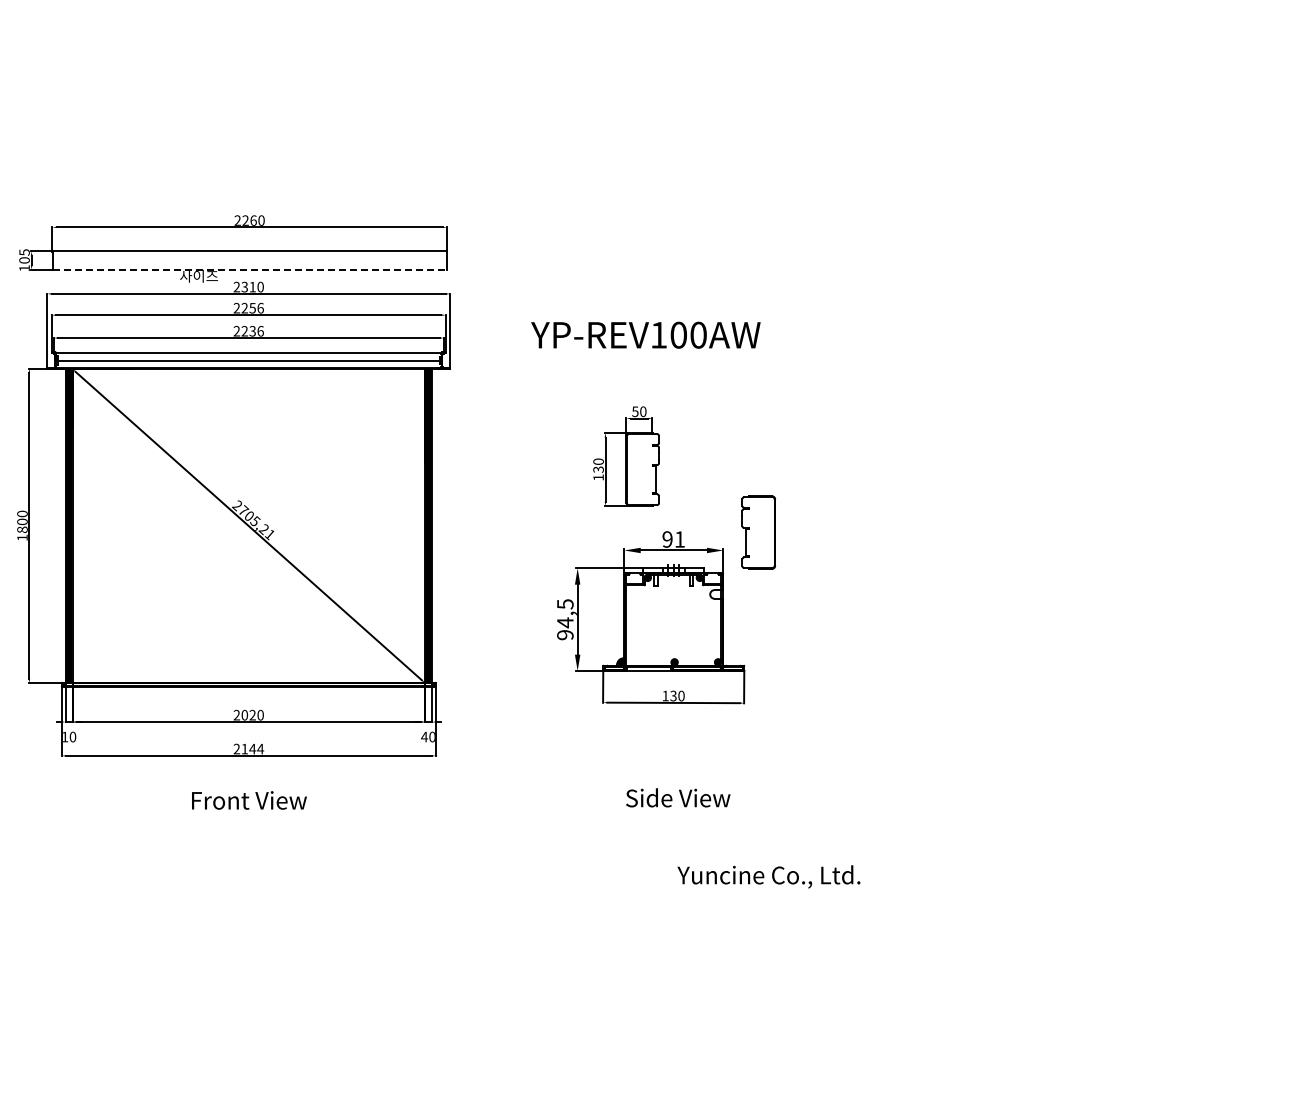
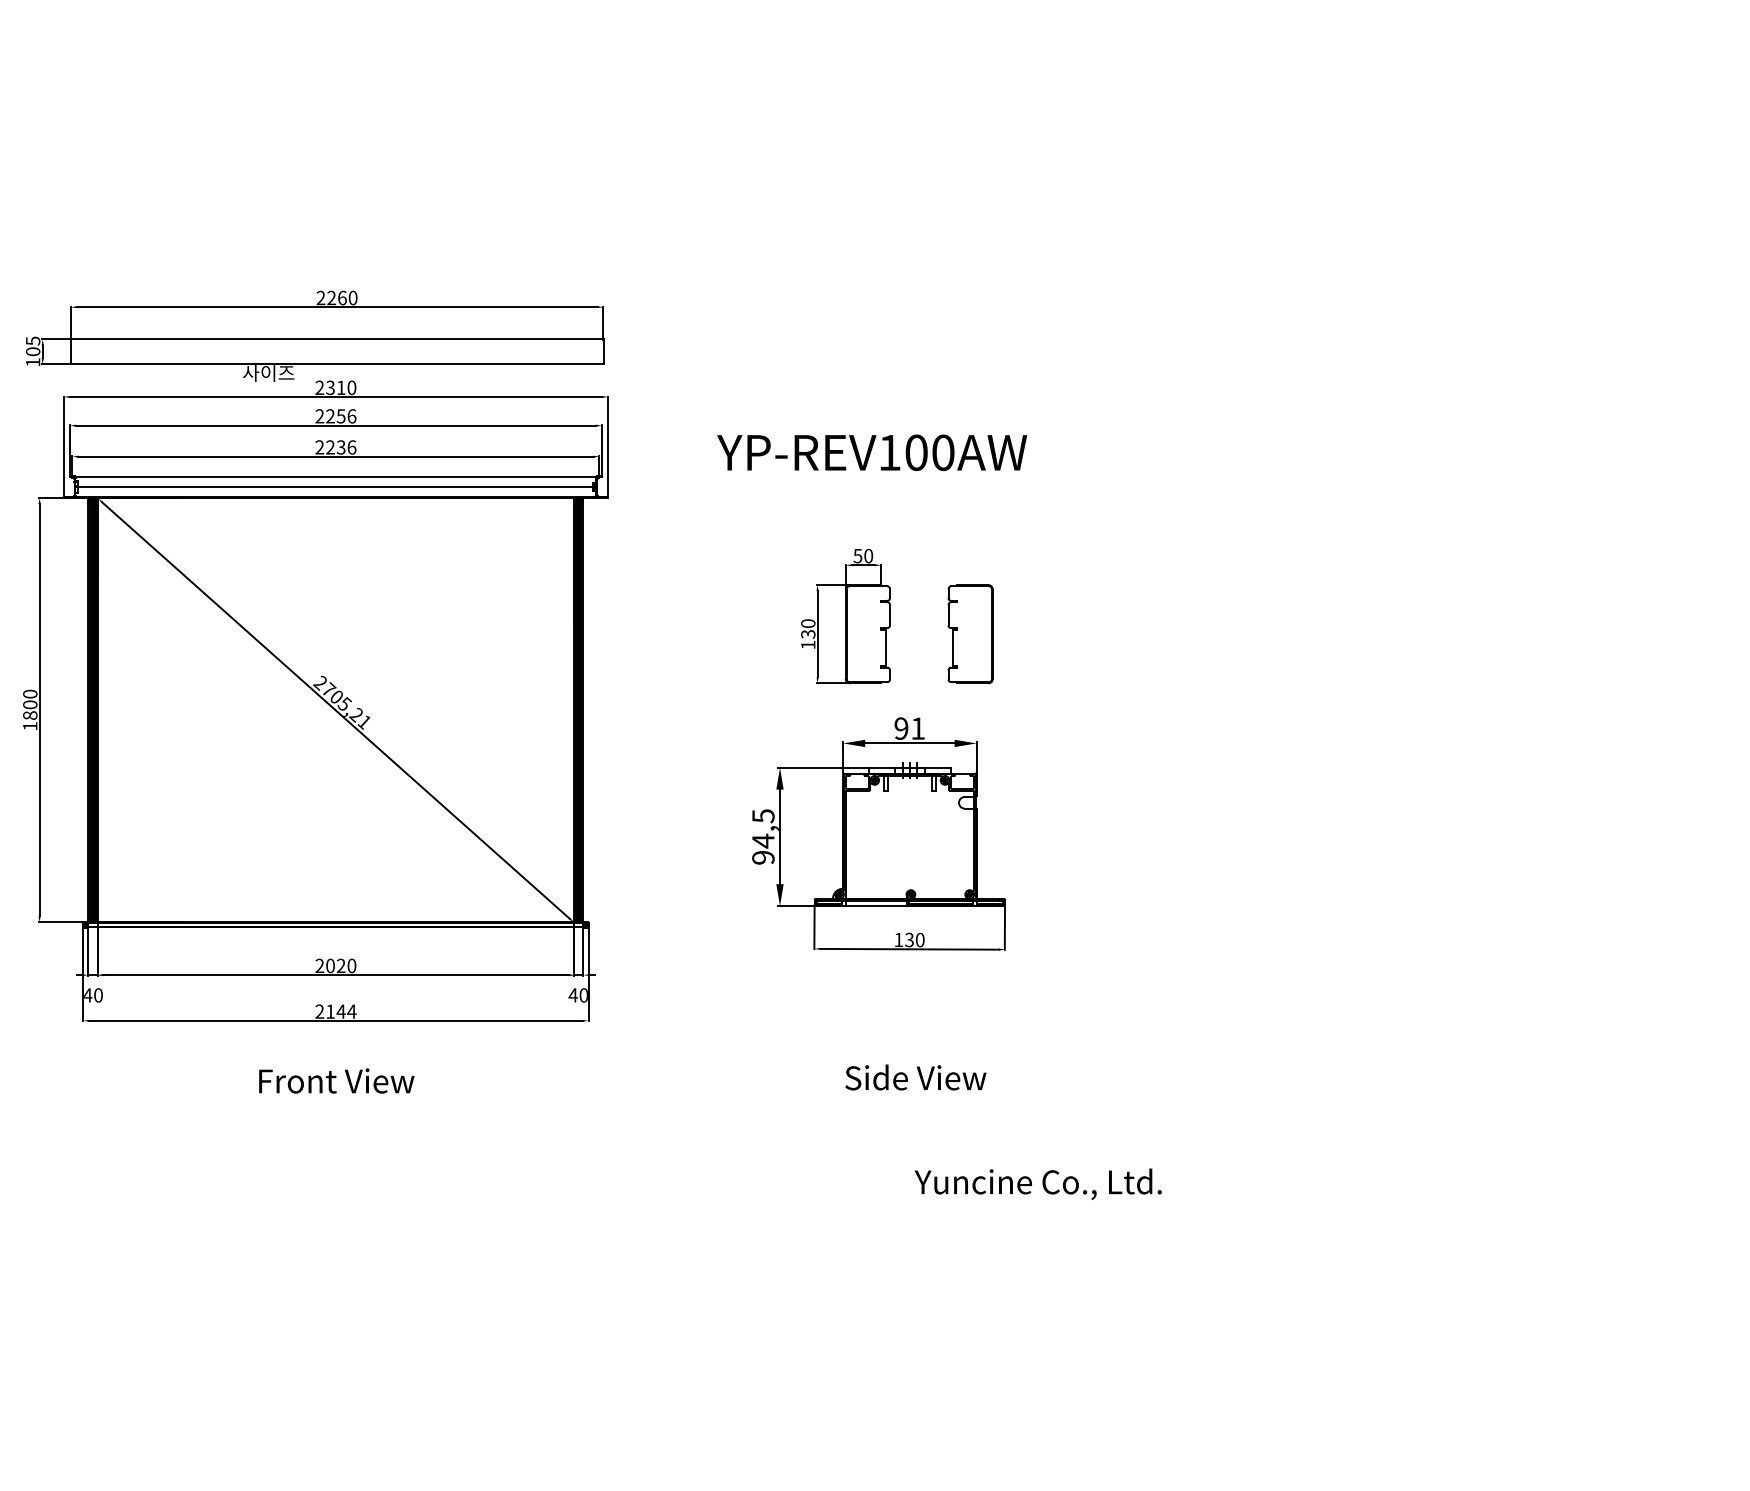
line: (250, 269) -> (338, 364), dashed -> solid
part: (758, 532) -> (970, 634), moved
text: (65, 736) -> (88, 994), 10 -> 40

